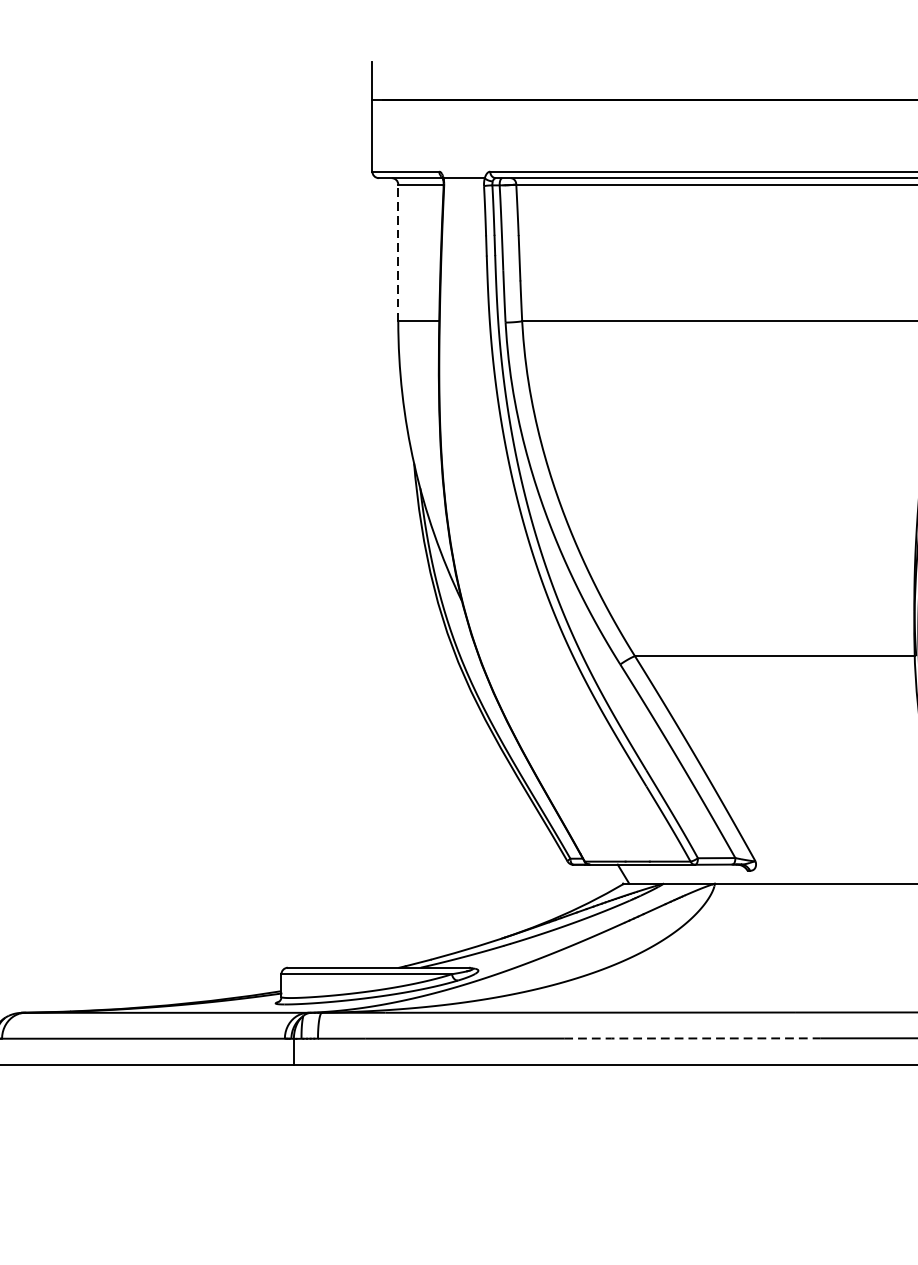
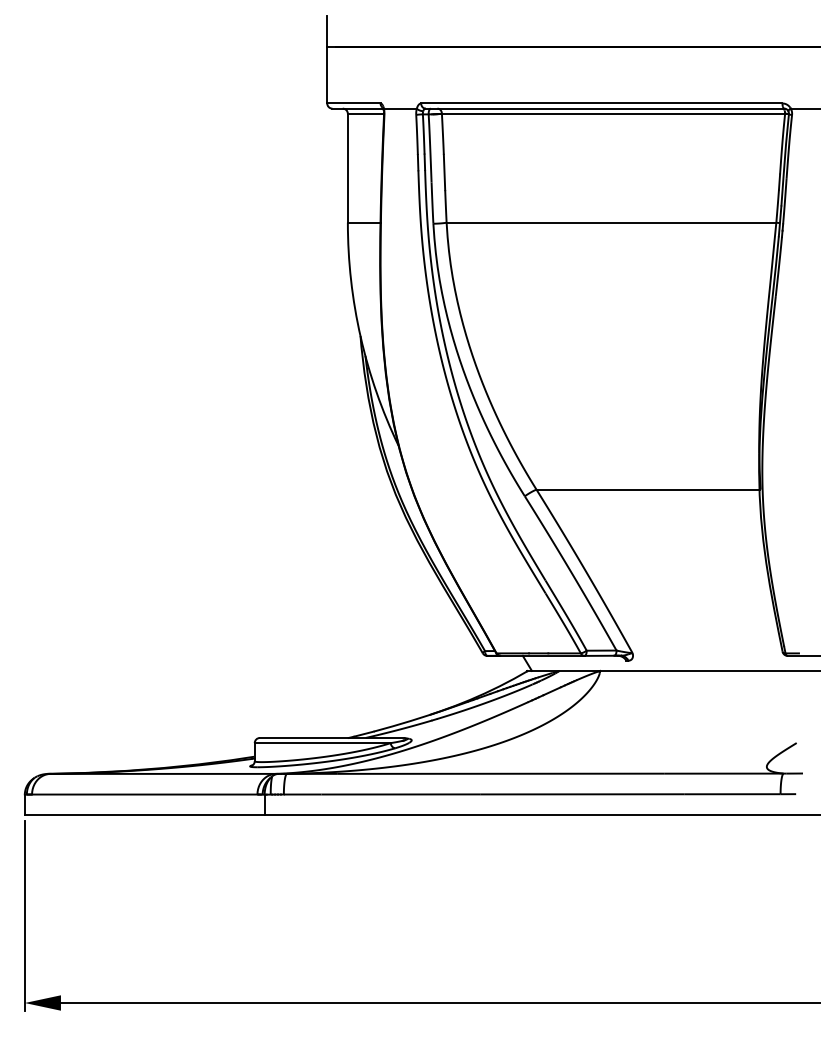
line: (397, 252) -> (347, 167), dashed -> solid
line: (690, 1038) -> (580, 794), dashed -> solid

